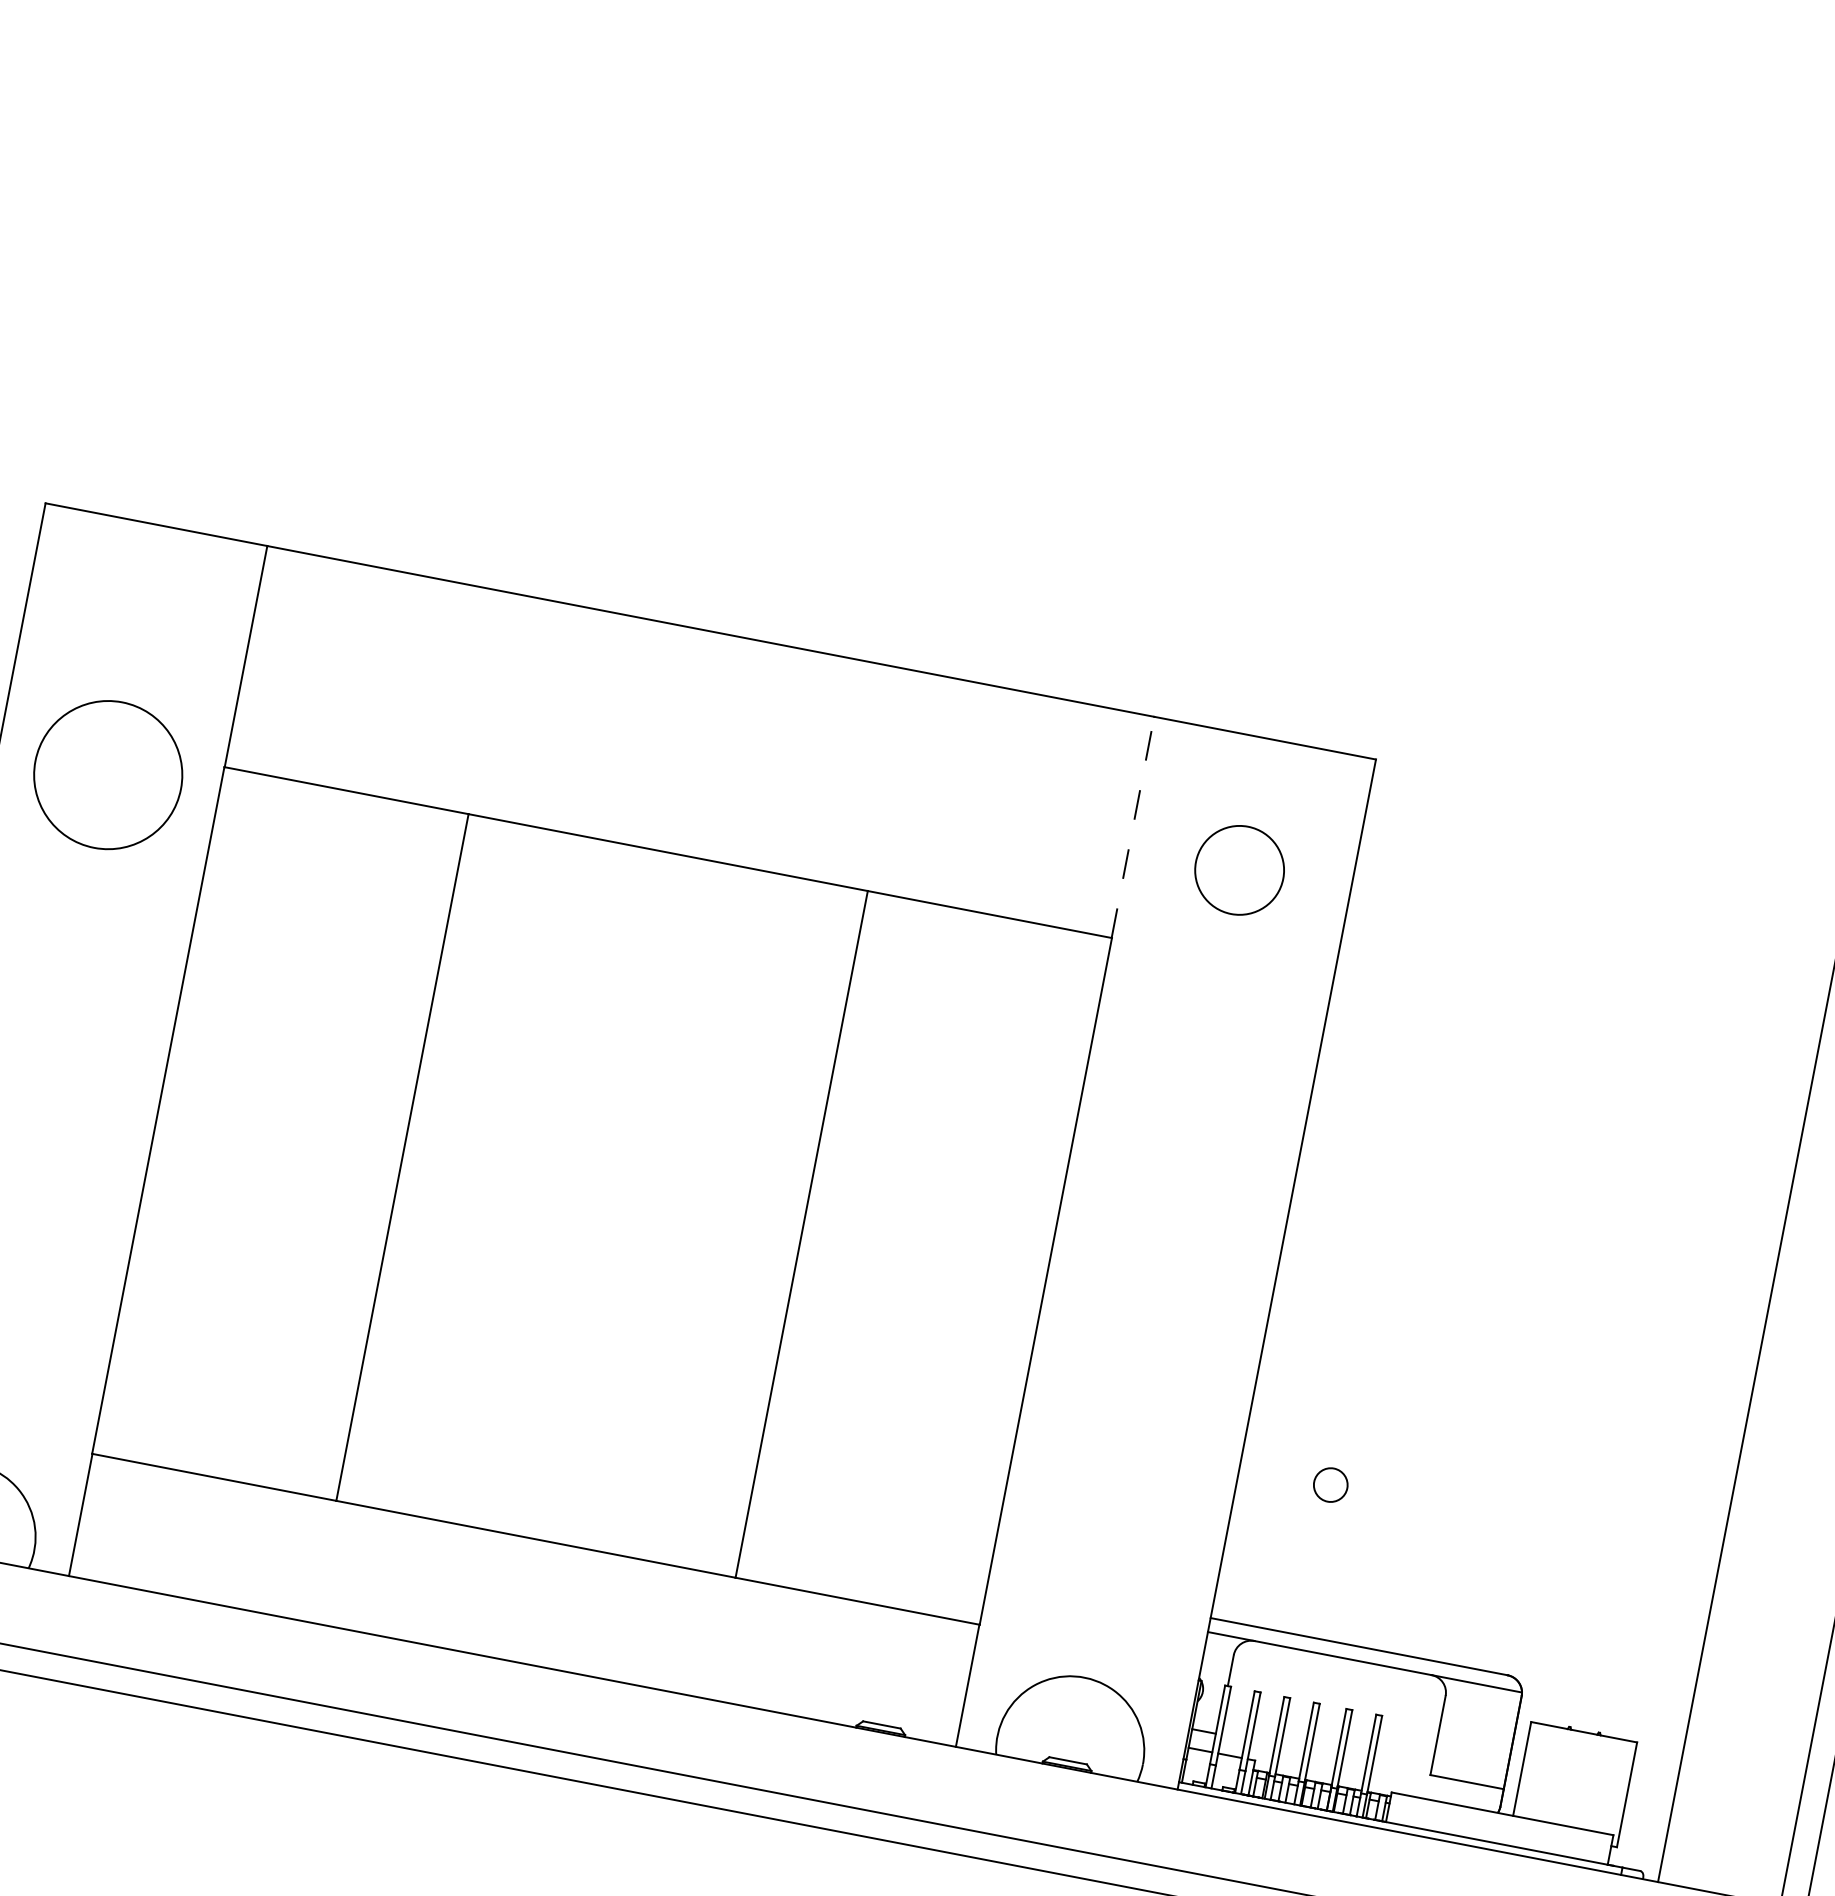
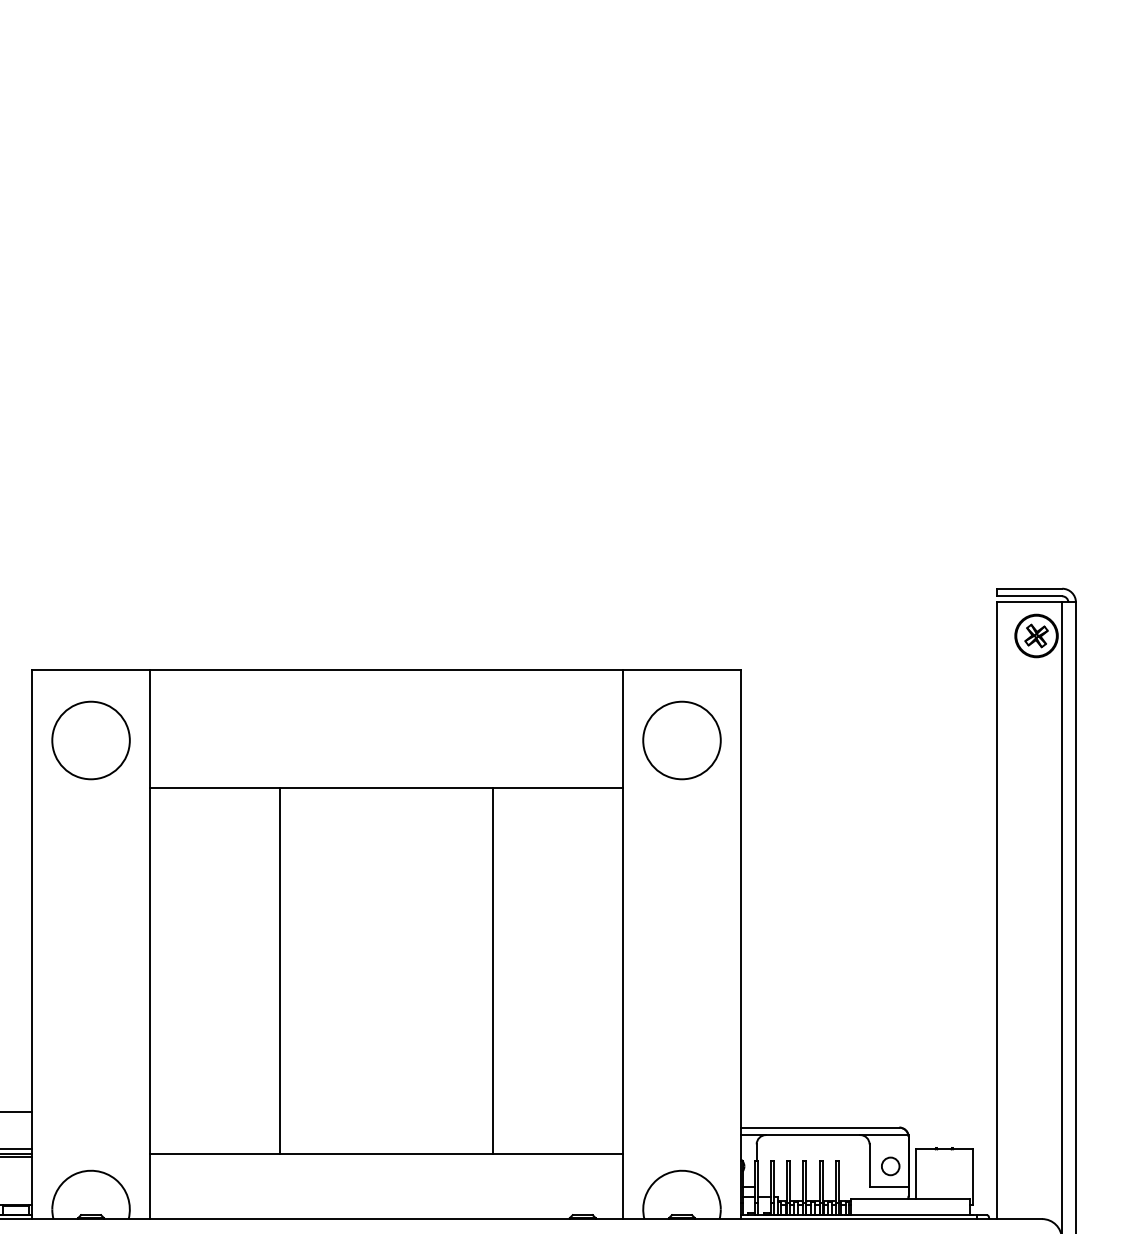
circle: (107, 774) -> (90, 740), moved
line: (1132, 826) -> (622, 728), dashed -> solid
circle: (1238, 870) -> (681, 740), size x1.67
circle: (1330, 1485) -> (890, 1166), moved

